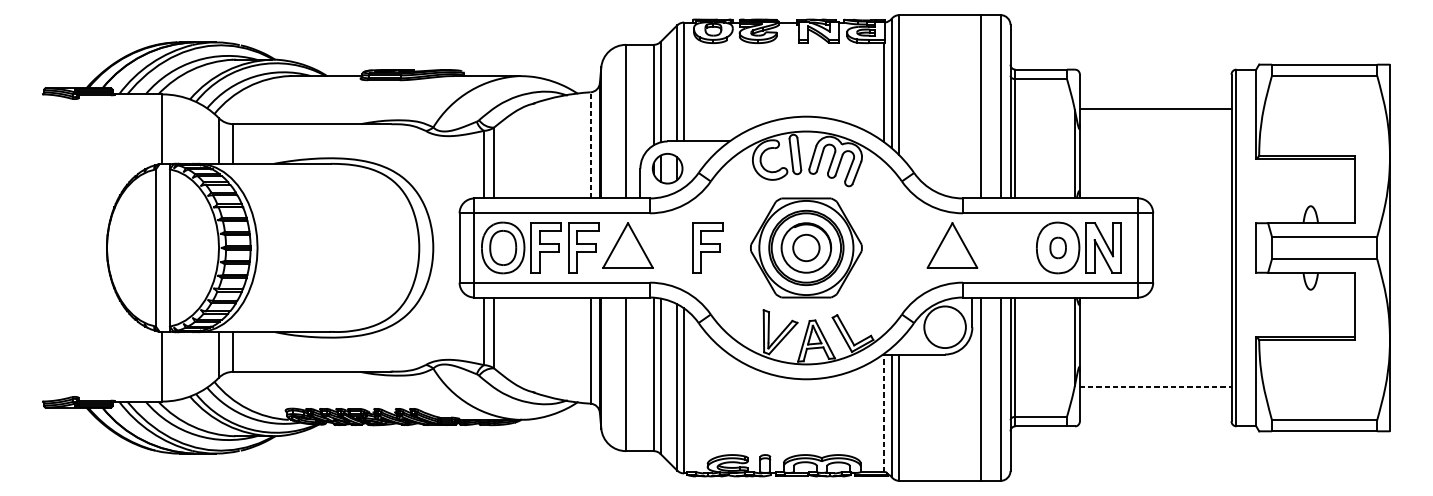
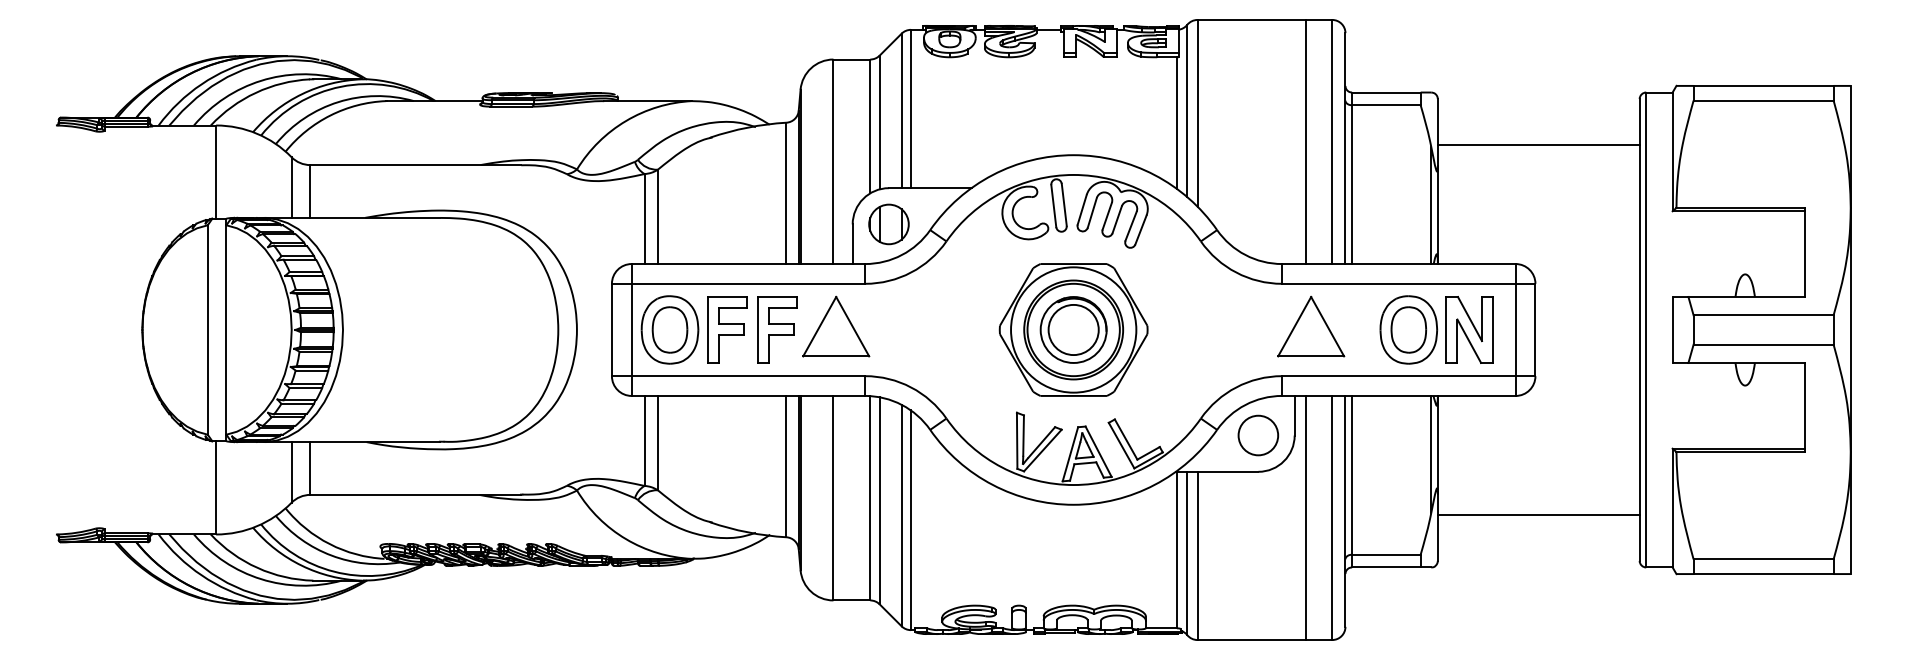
line: (590, 145) -> (786, 193), dashed -> solid
part: (952, 245) -> (1311, 326), moved
part: (707, 247) -> (942, 329), removed
circle: (806, 247) -> (1073, 329), size x1.43
part: (1057, 247) -> (1408, 329), size x1.67
circle: (945, 327) -> (1258, 435), size x0.71
line: (1155, 386) -> (1538, 514), dashed -> solid
line: (883, 412) -> (1176, 549), dashed -> solid

